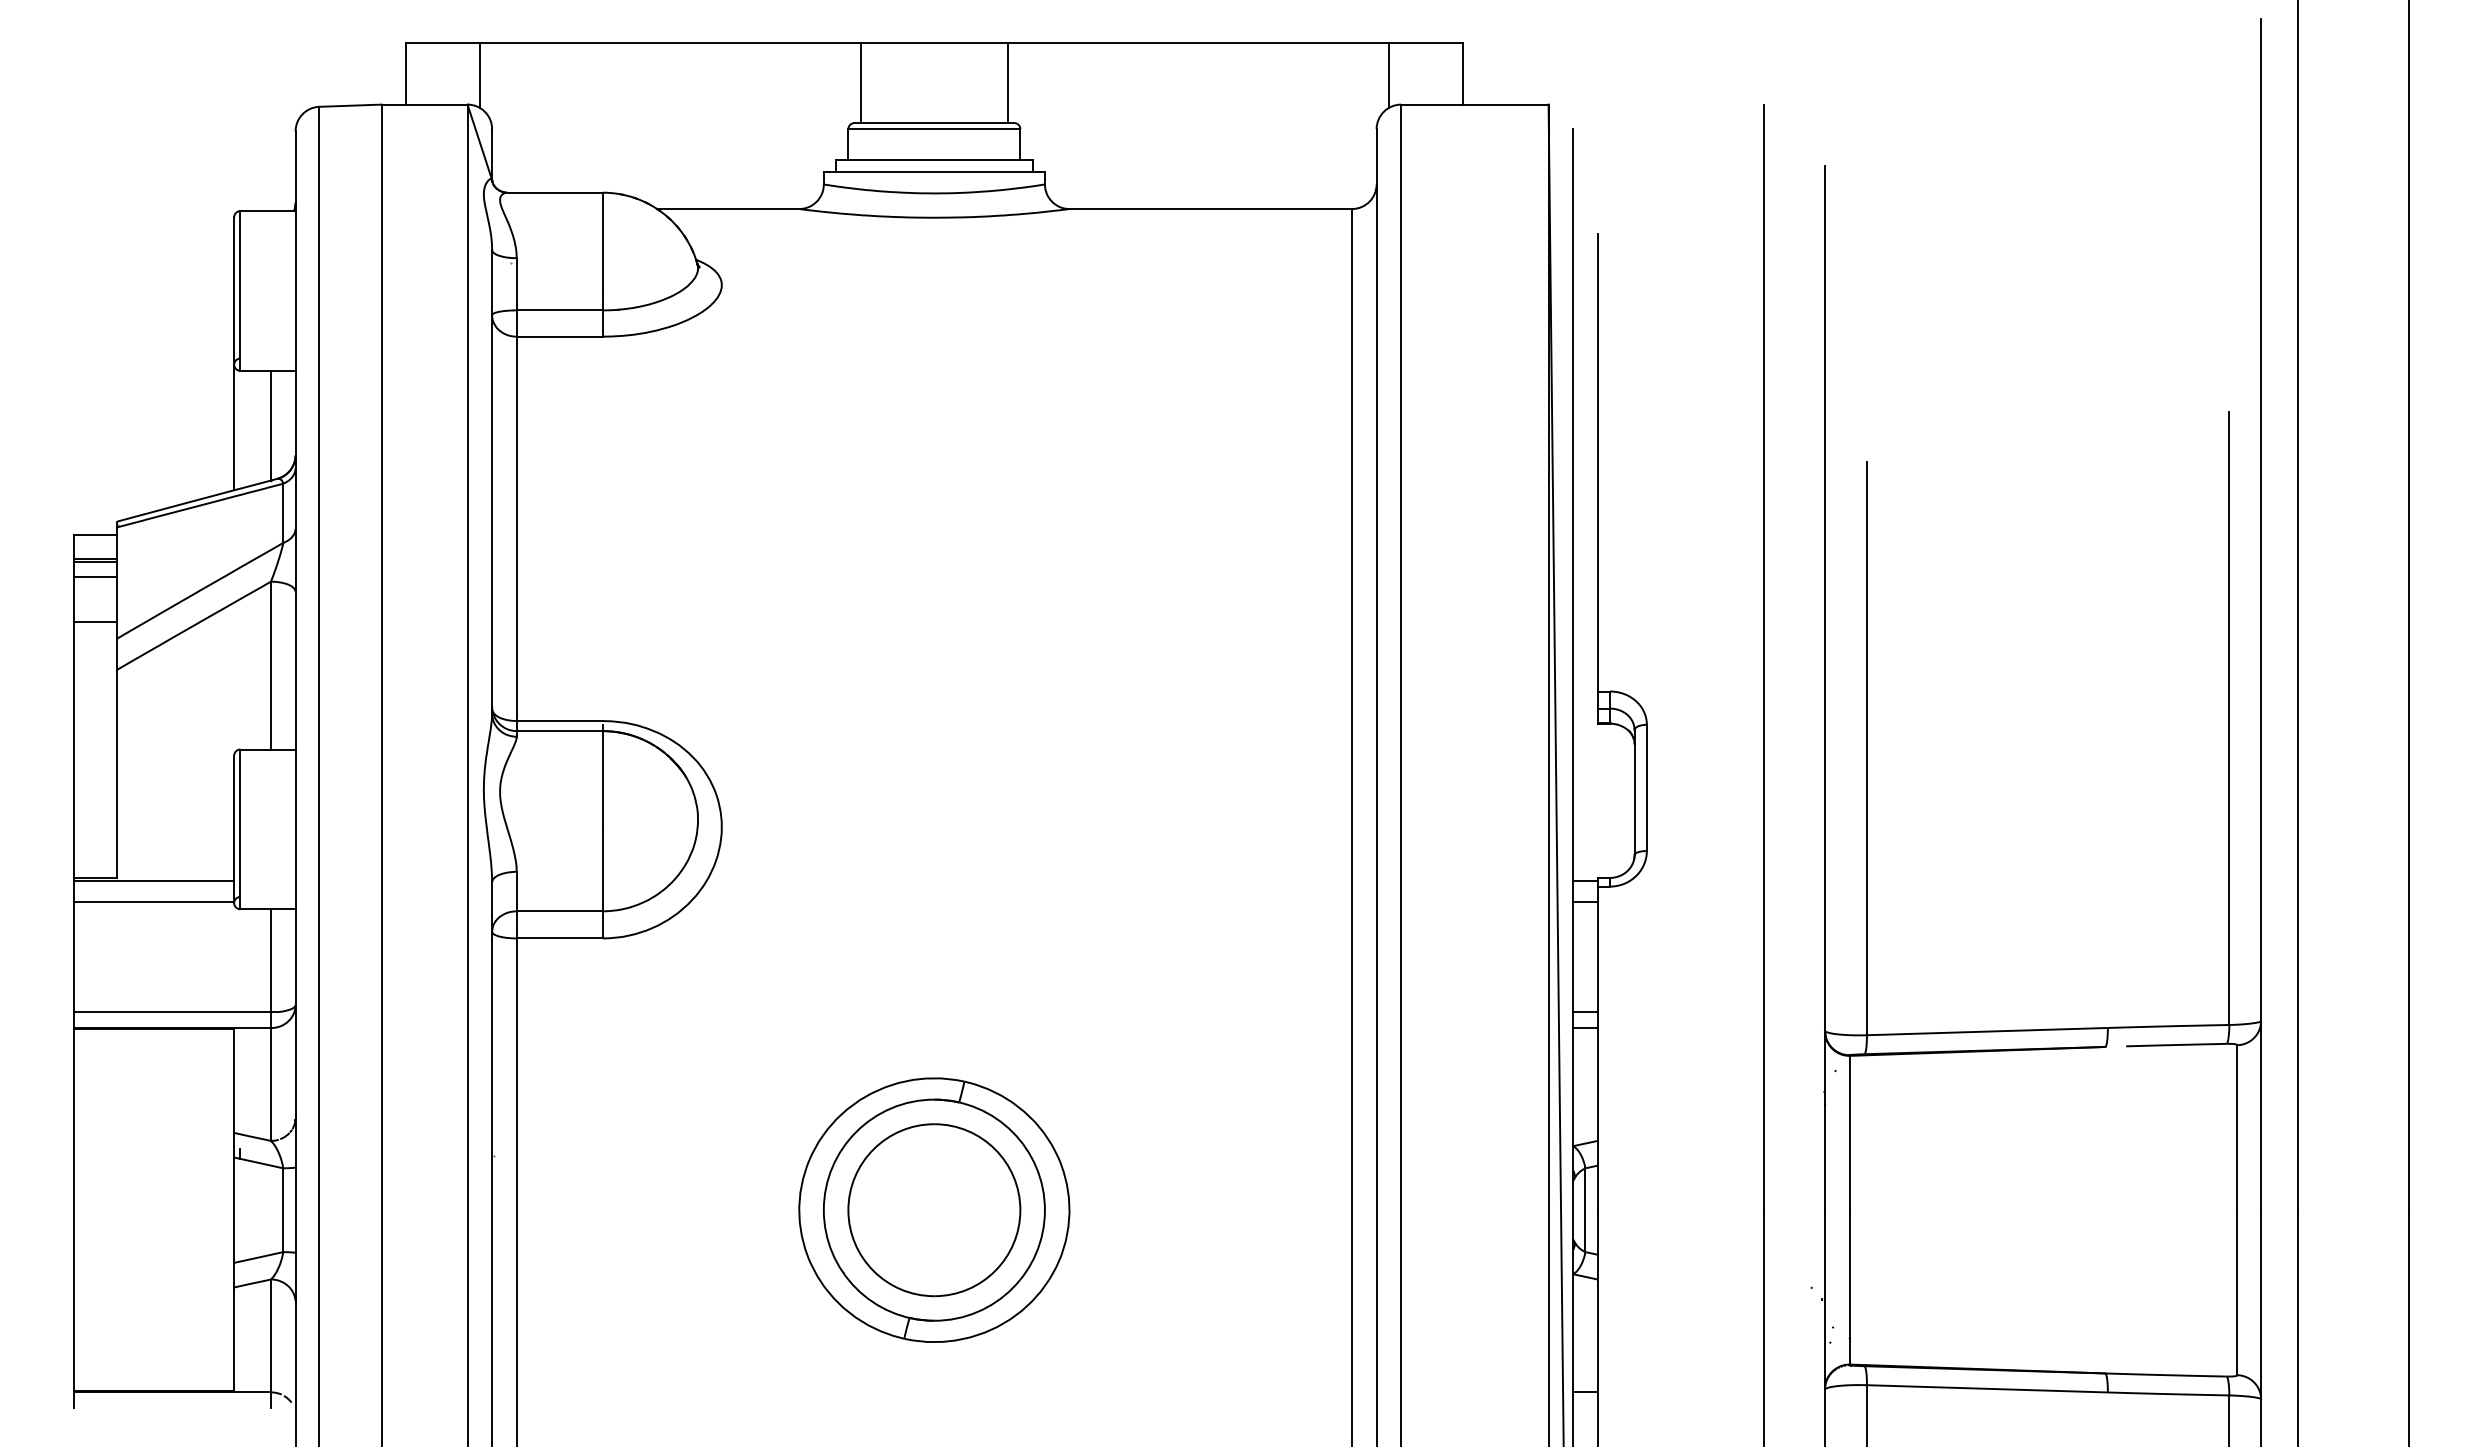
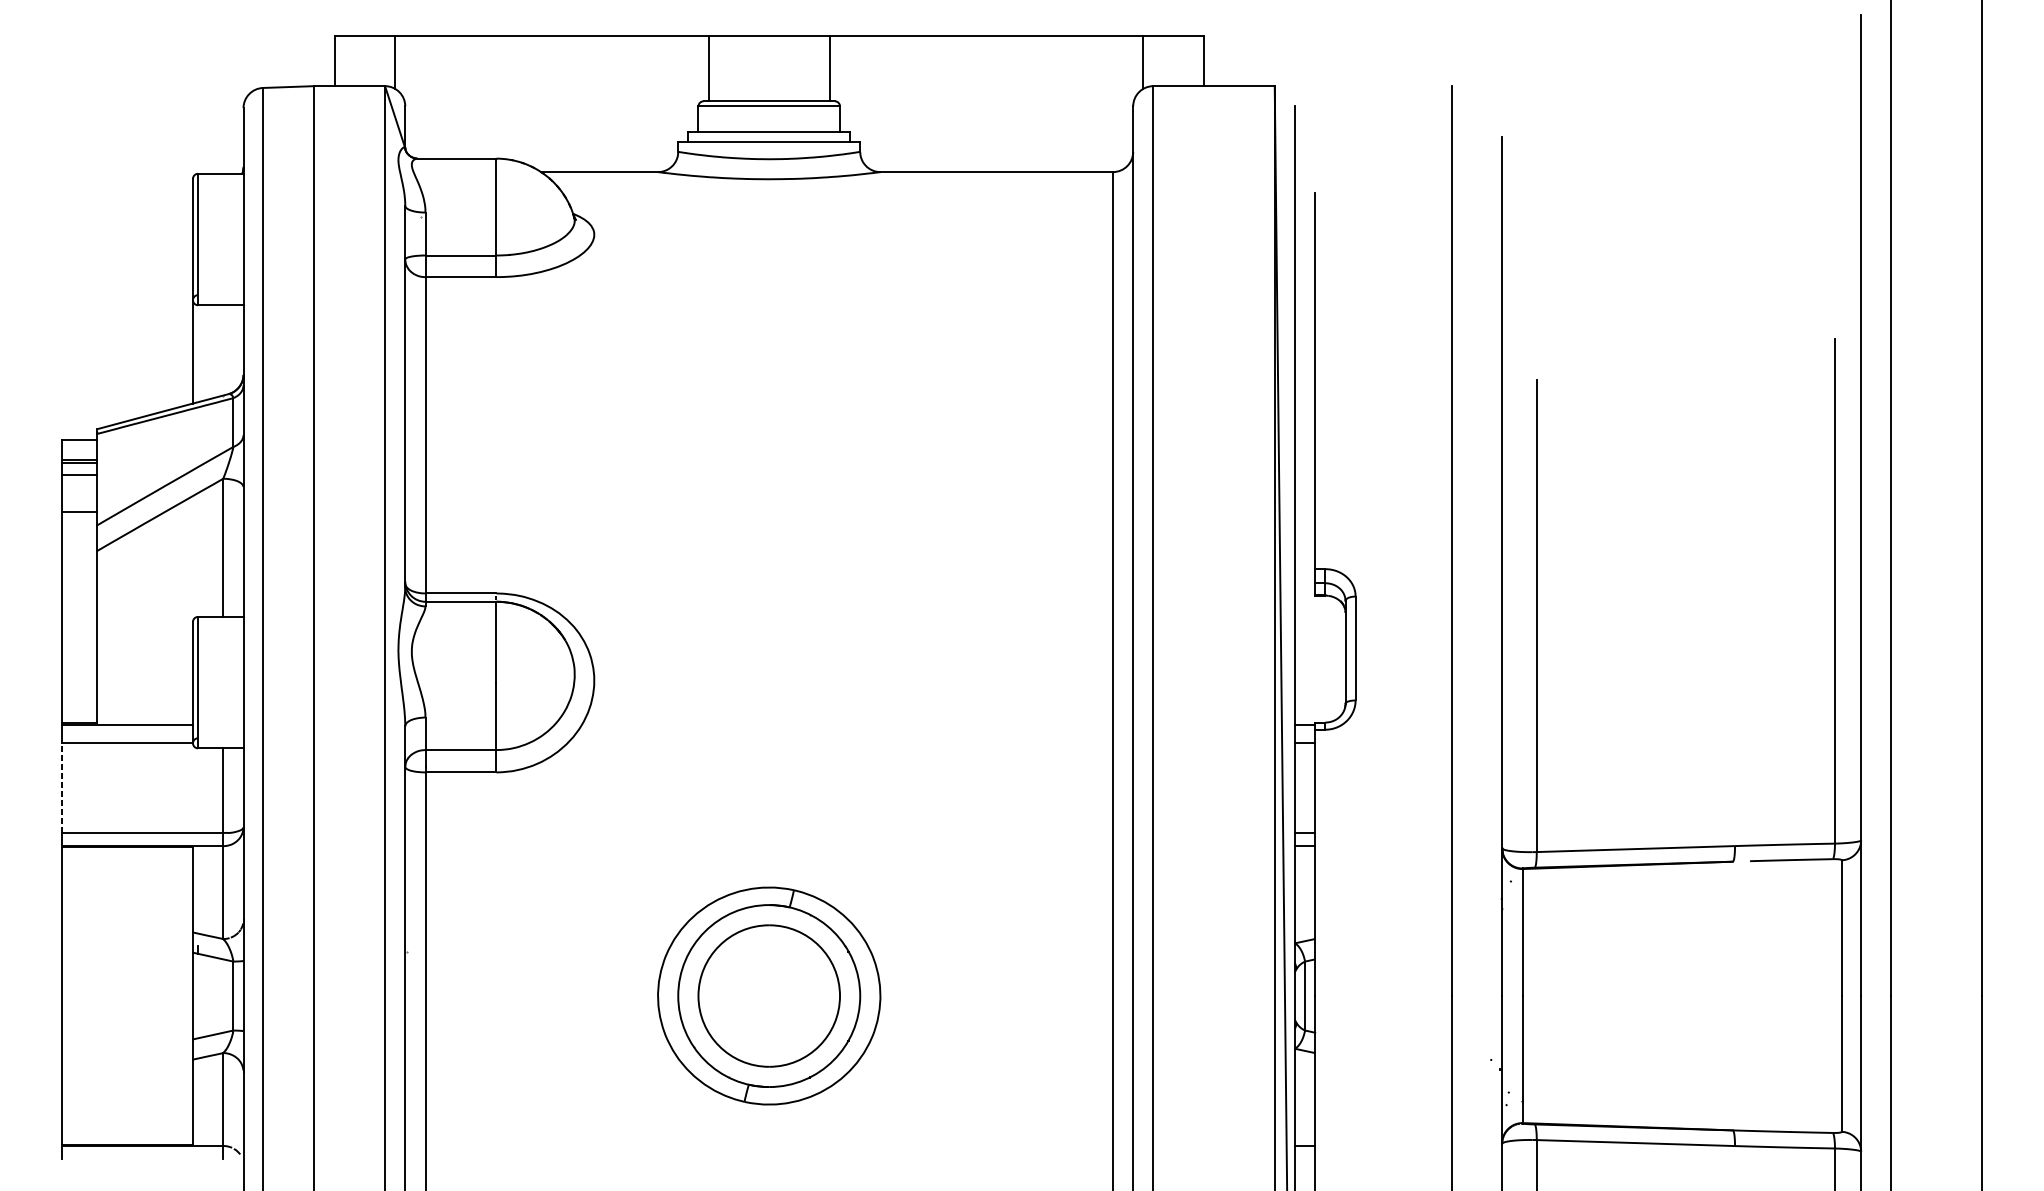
line: (271, 425) -> (223, 350), removed
line: (74, 957) -> (61, 788), solid -> dashed

